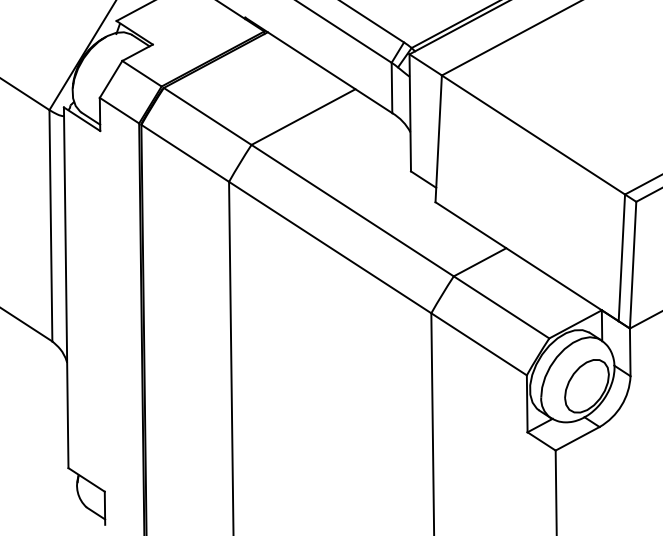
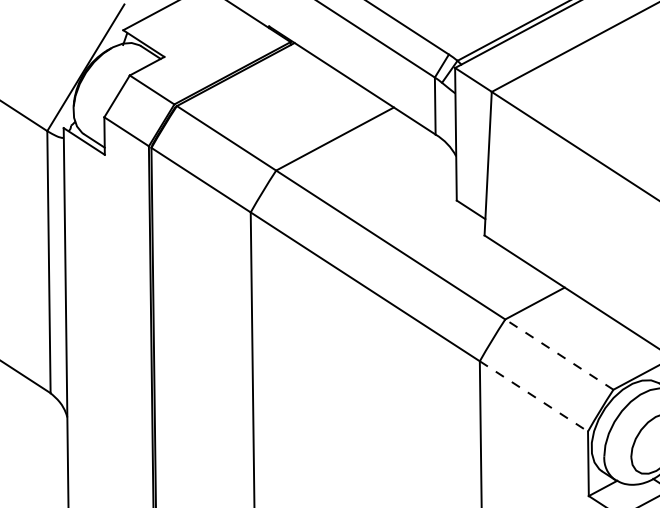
line: (501, 307) -> (559, 354), solid -> dashed
line: (479, 344) -> (534, 396), solid -> dashed

